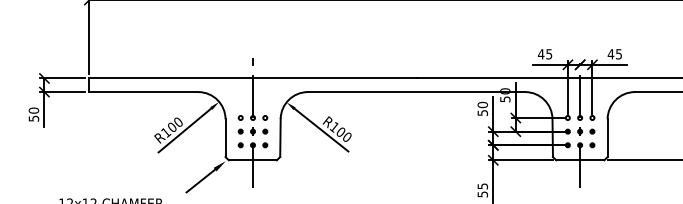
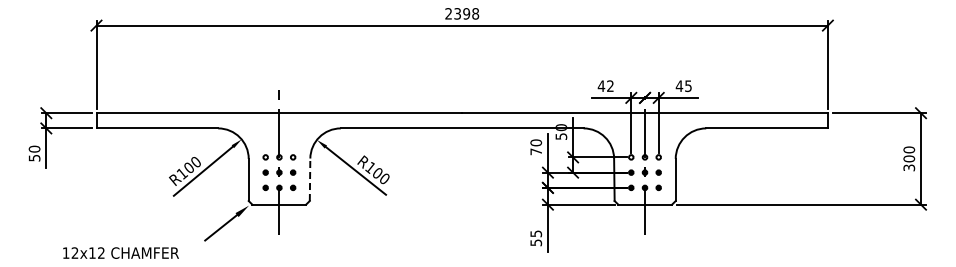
text: (549, 54) -> (610, 86), 45 -> 42
text: (483, 112) -> (536, 151), 50 -> 70
line: (280, 137) -> (310, 179), solid -> dashed

